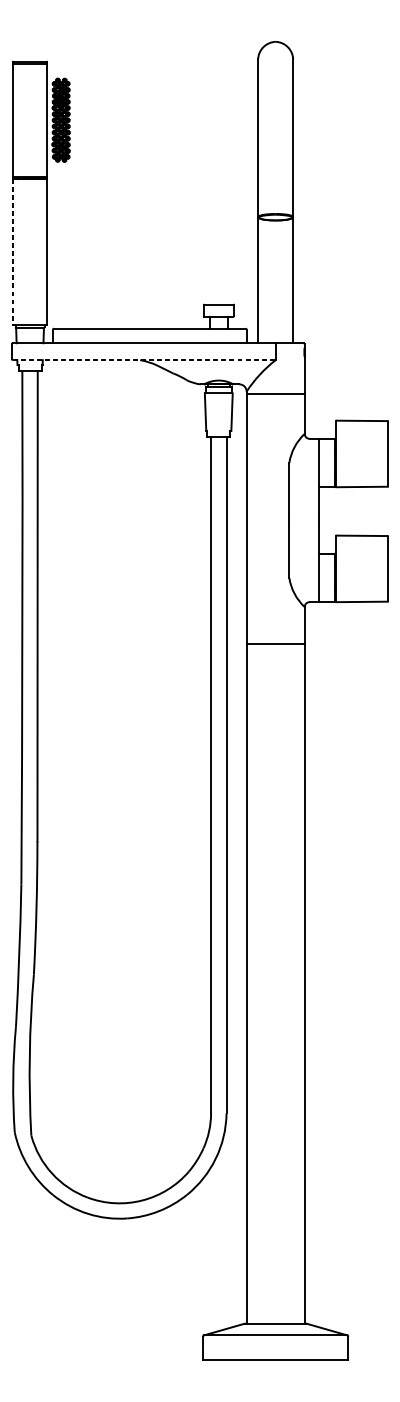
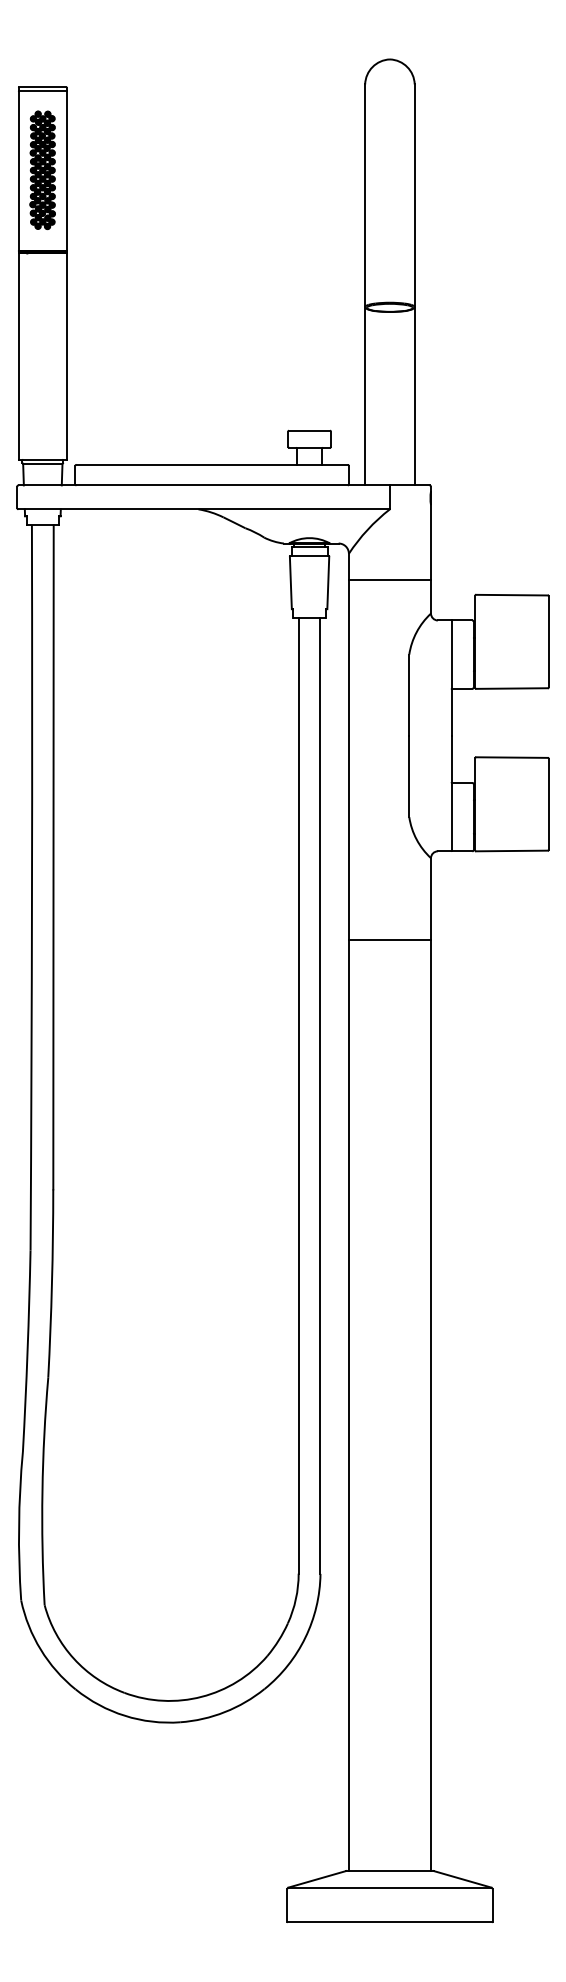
part: (60, 120) -> (42, 170), moved
line: (12, 252) -> (18, 357), dashed -> solid
line: (144, 360) -> (204, 509), dashed -> solid
line: (275, 394) -> (389, 580), moved
line: (275, 644) -> (389, 940), moved

